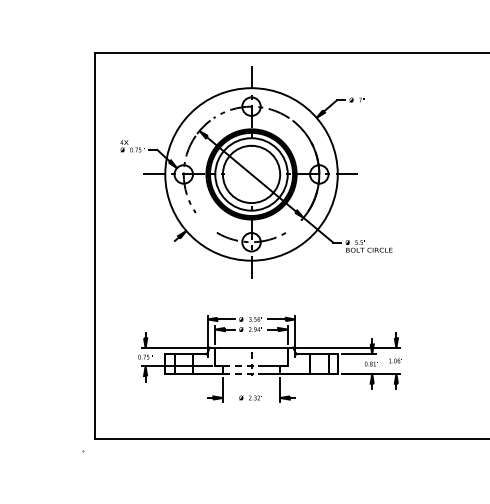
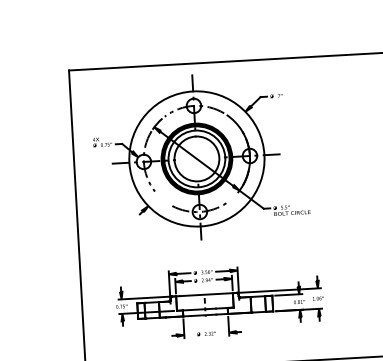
line: (244, 366) -> (199, 309), dashed -> solid
line: (244, 374) -> (200, 315), dashed -> solid

